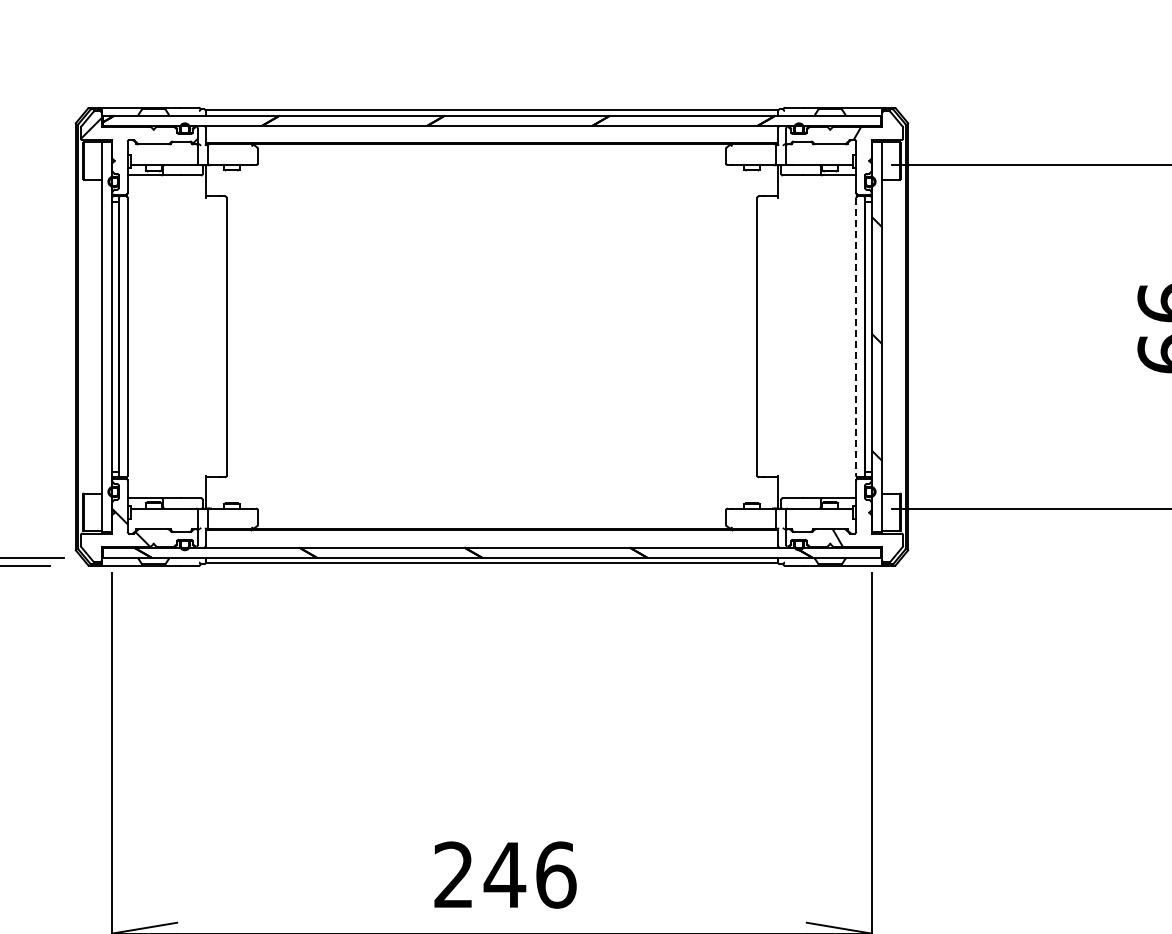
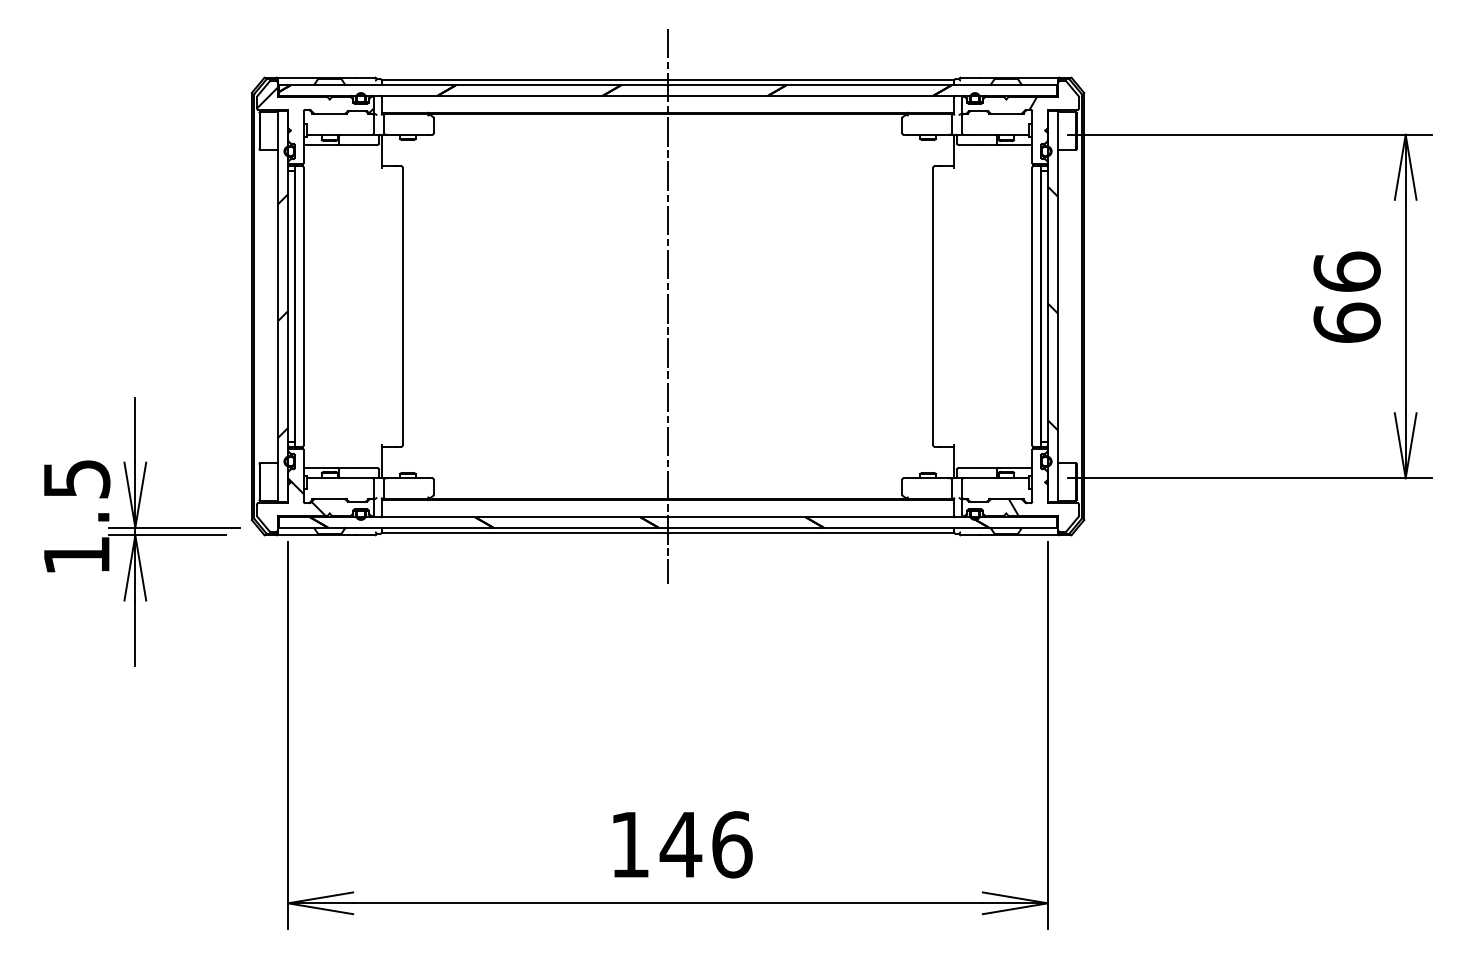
line: (492, 336) -> (668, 306), added
line: (856, 336) -> (1032, 306), dashed -> solid
hatch: (106, 346) -> (282, 316), added
text: (453, 874) -> (629, 844), 246 -> 146

